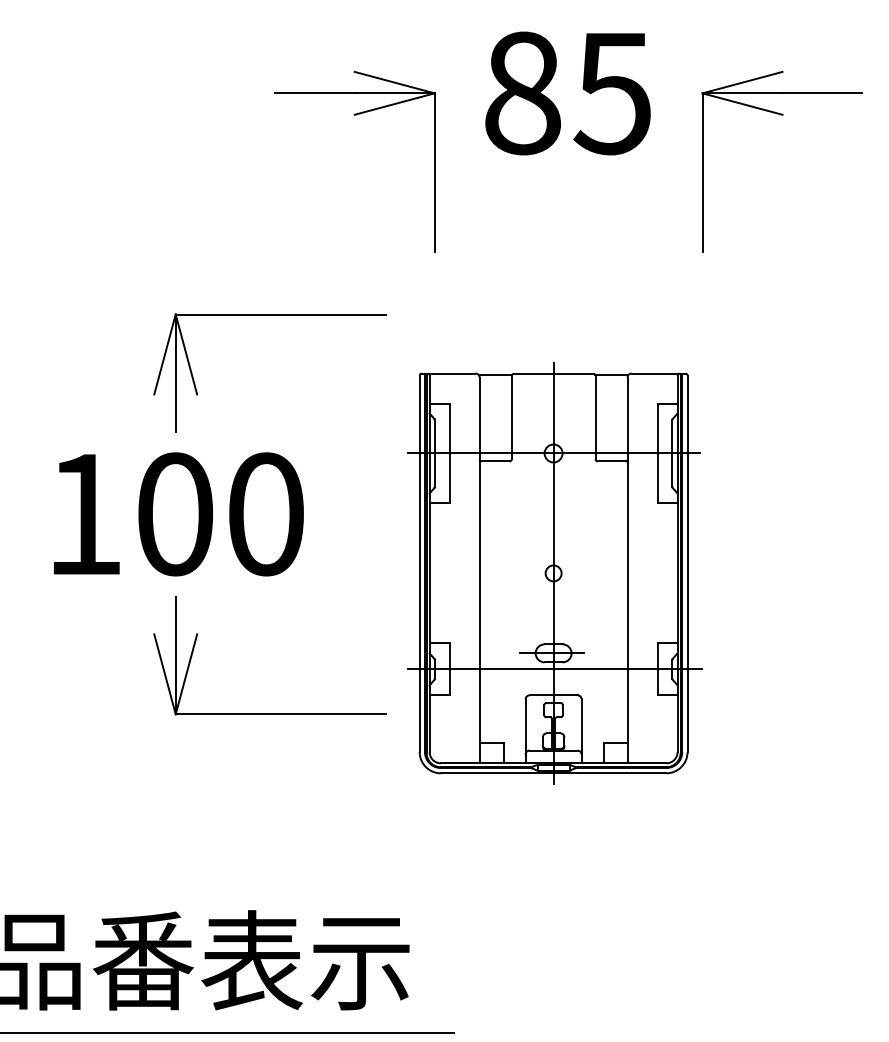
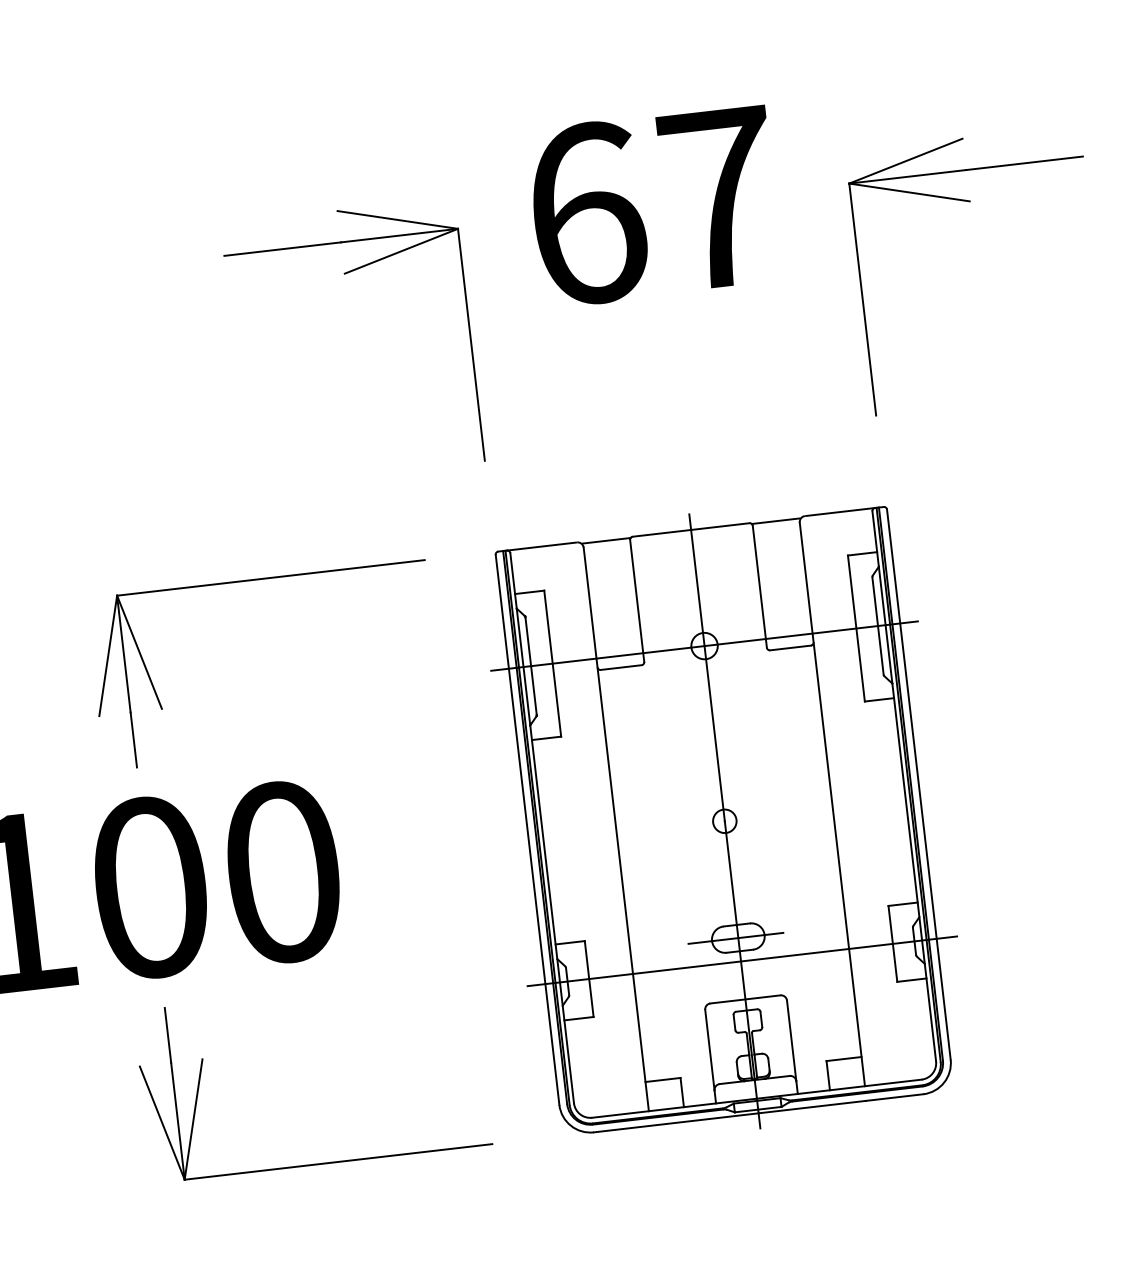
text: (568, 93) -> (653, 206), 85 -> 67
part: (554, 573) -> (726, 821), moved

